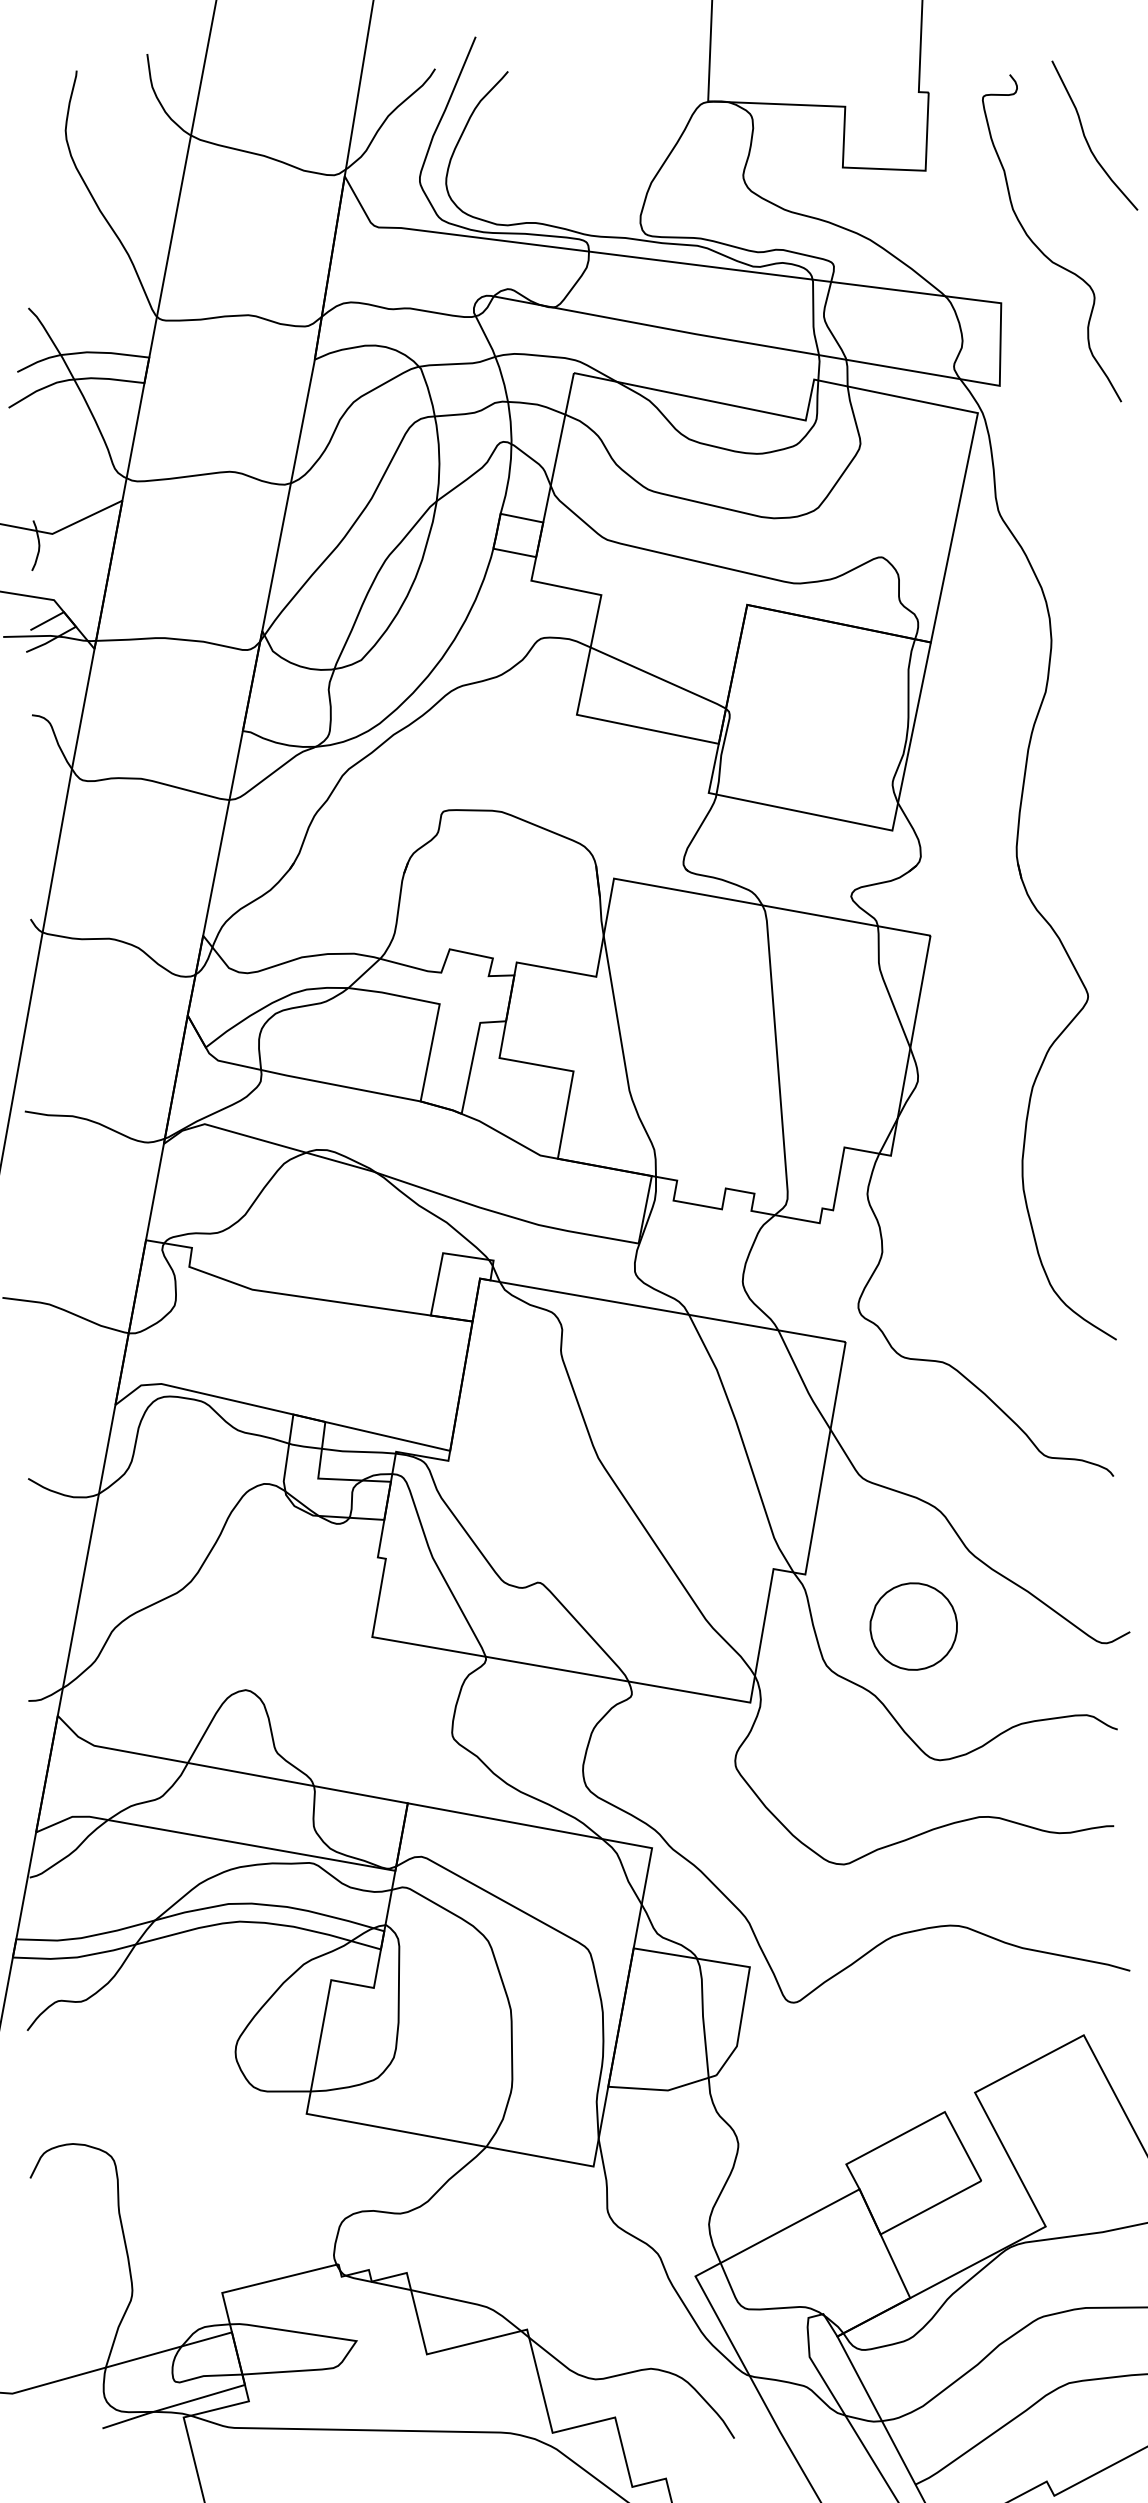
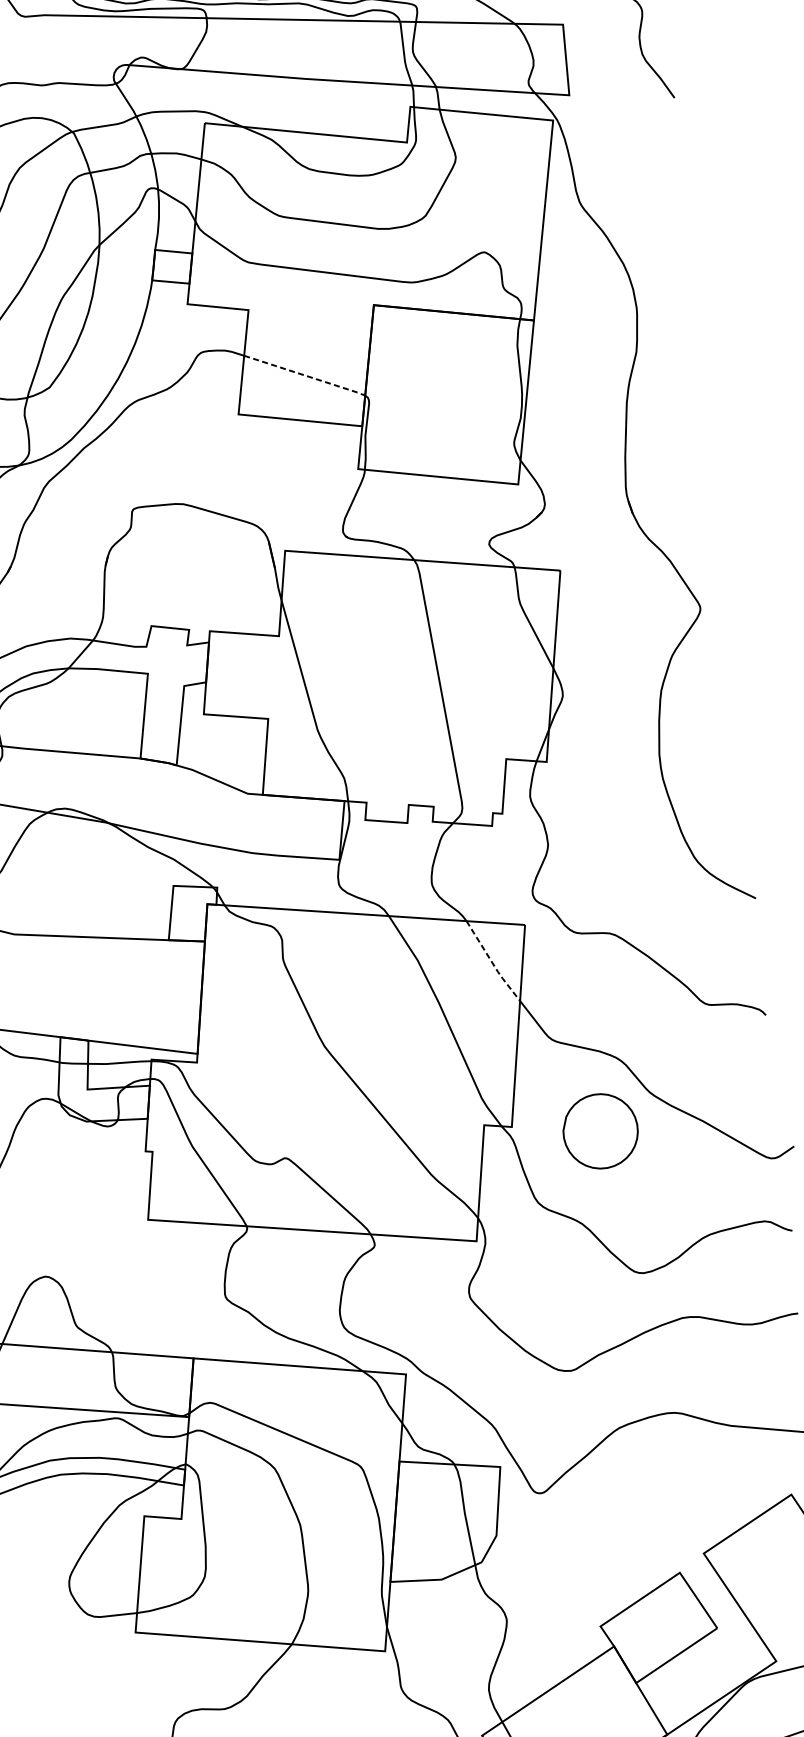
line: (658, 678) -> (304, 376), solid -> dashed
line: (803, 1382) -> (492, 963), solid -> dashed
part: (913, 1626) -> (600, 1131), moved

